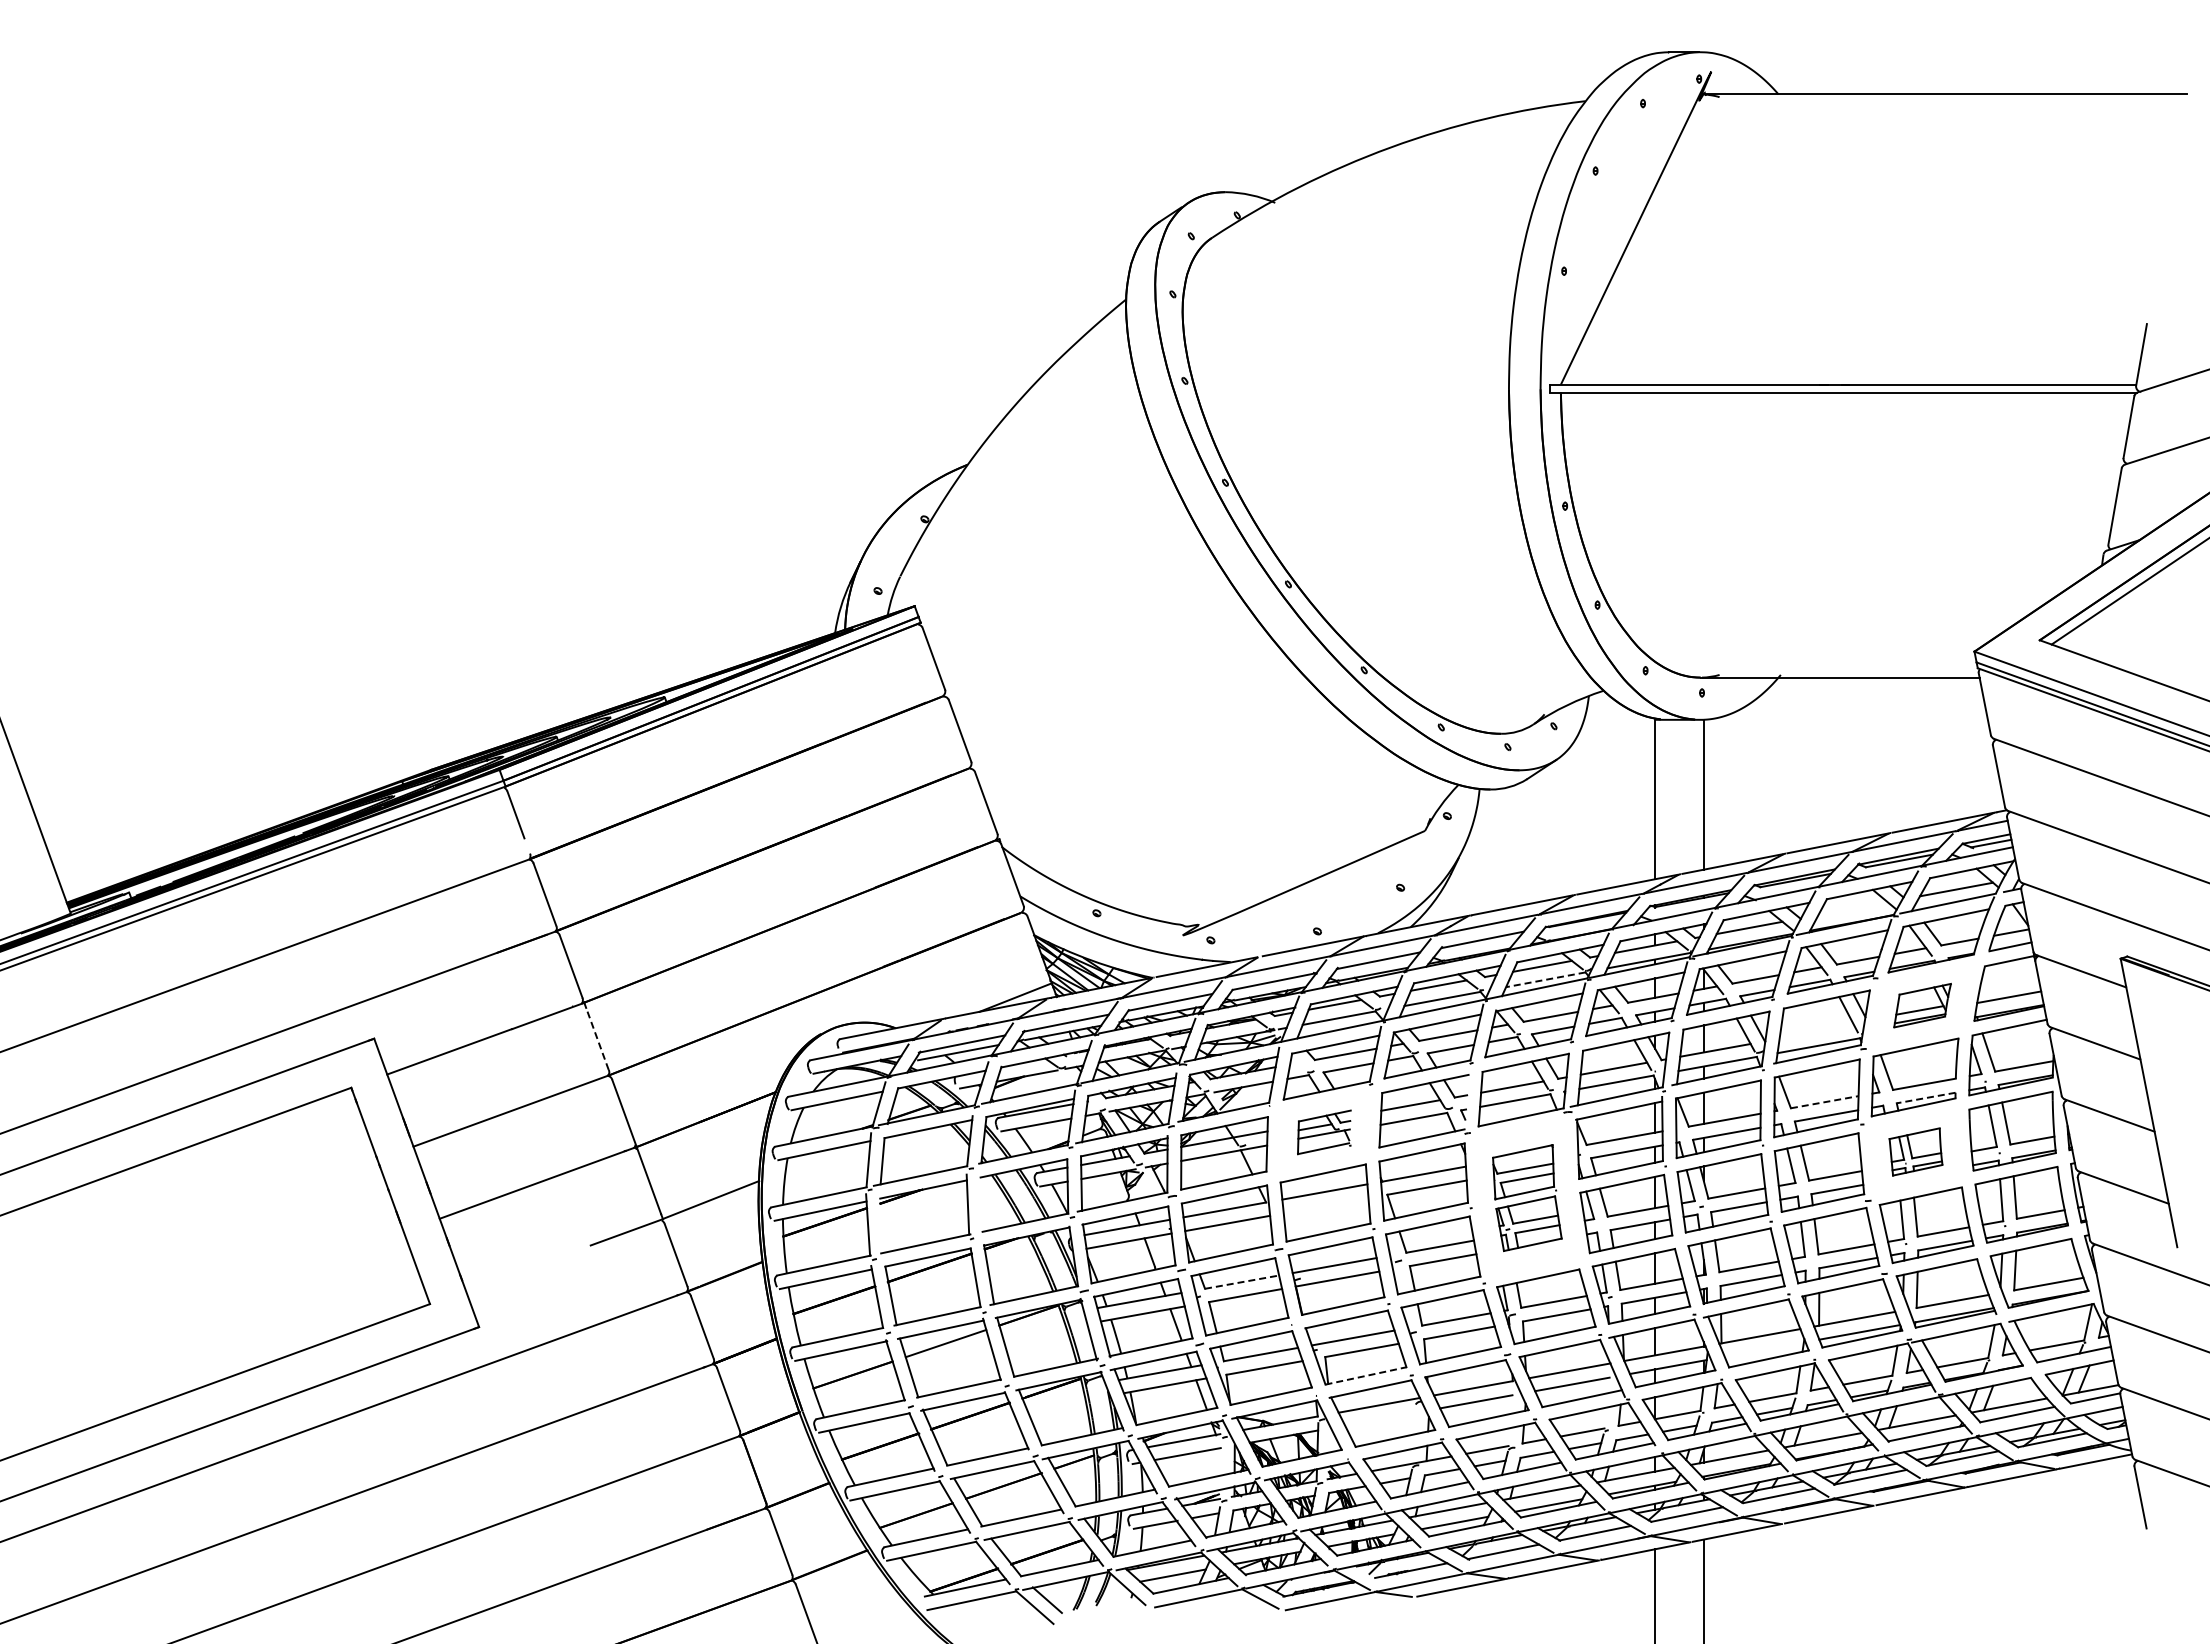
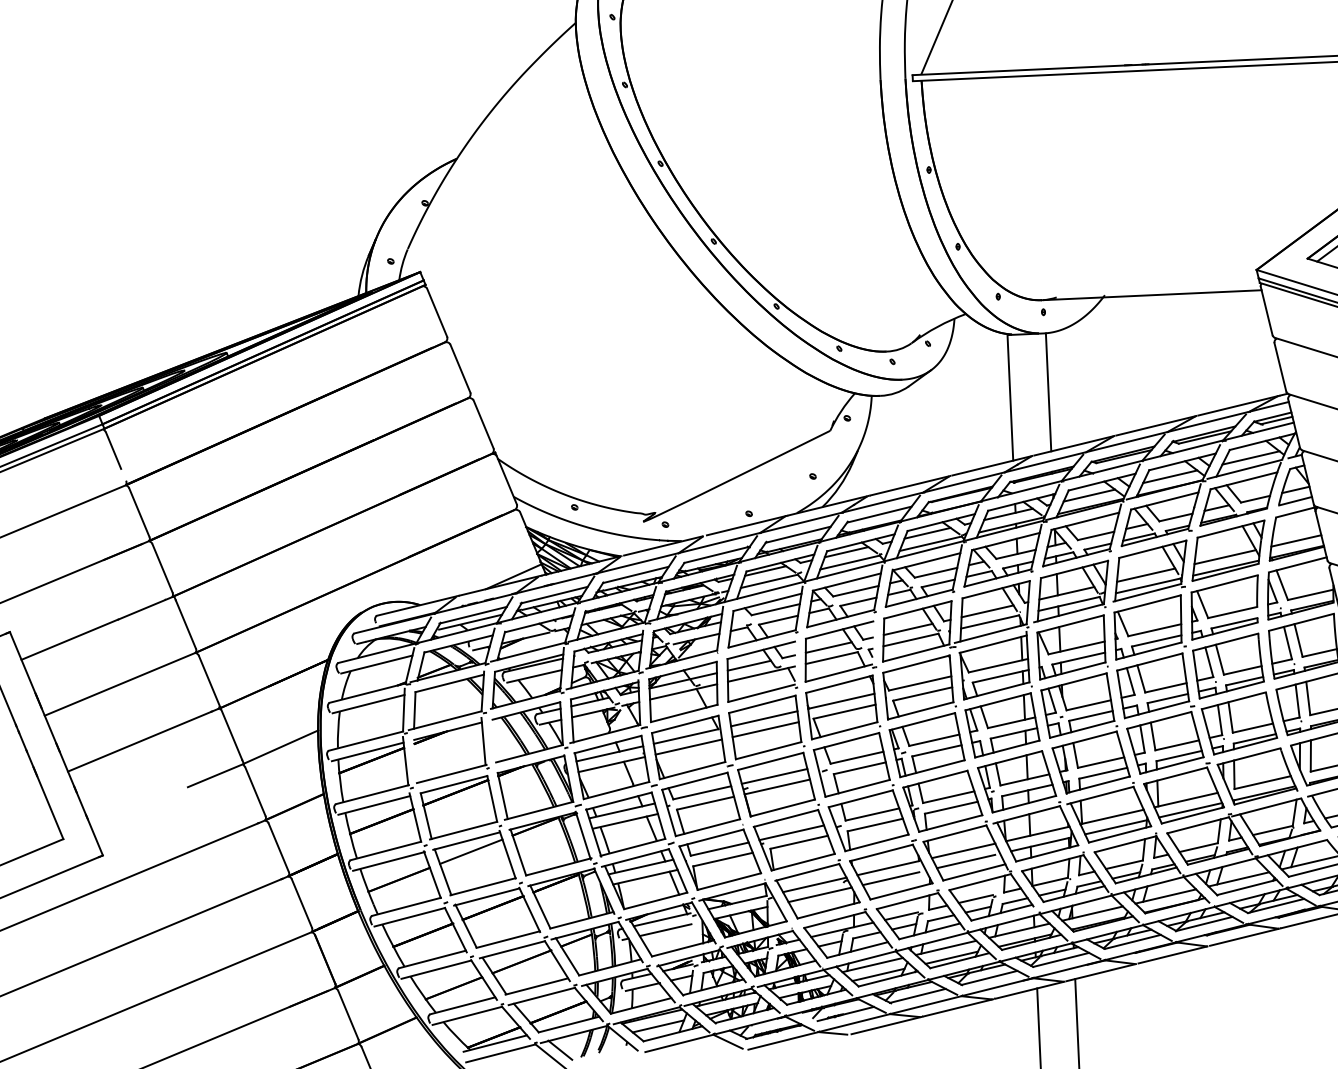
line: (1852, 908) -> (1169, 476), added
line: (1545, 979) -> (930, 543), dashed -> solid
part: (1922, 1005) -> (1228, 550), size x1.67
line: (1816, 1031) -> (1145, 574), added
line: (597, 1038) -> (185, 623), dashed -> solid
line: (1926, 1098) -> (1234, 623), dashed -> solid
line: (1825, 1102) -> (1155, 630), dashed -> solid
part: (1324, 1132) -> (761, 671), size x1.67
part: (1915, 1151) -> (1228, 665), size x1.67
part: (1527, 1197) -> (924, 715), size x1.43
line: (1325, 1205) -> (765, 729), added
line: (1242, 1282) -> (702, 793), dashed -> solid
line: (1763, 1349) -> (1115, 827), added
line: (1366, 1375) -> (803, 861), dashed -> solid
line: (1385, 1417) -> (820, 894), added

